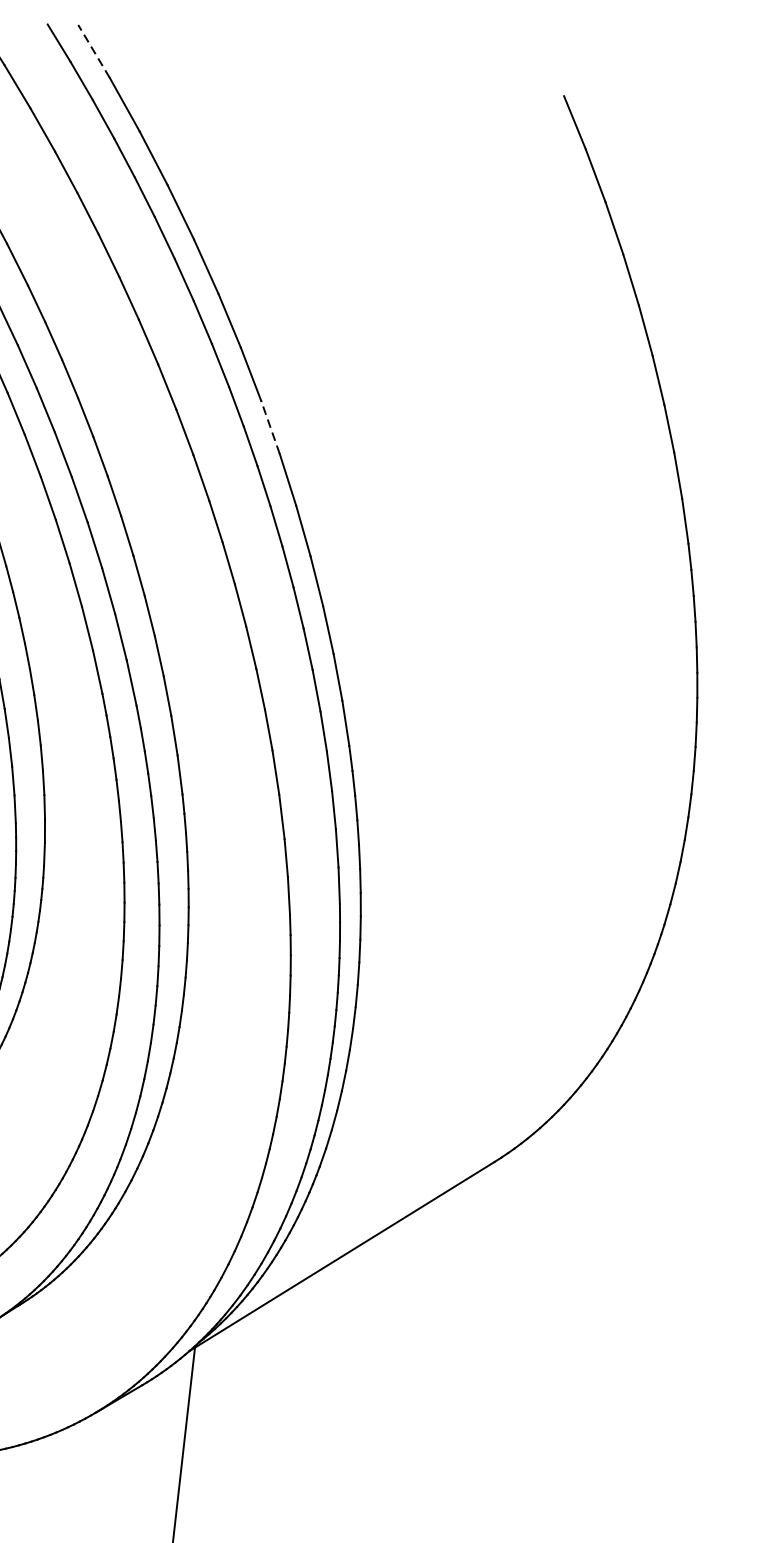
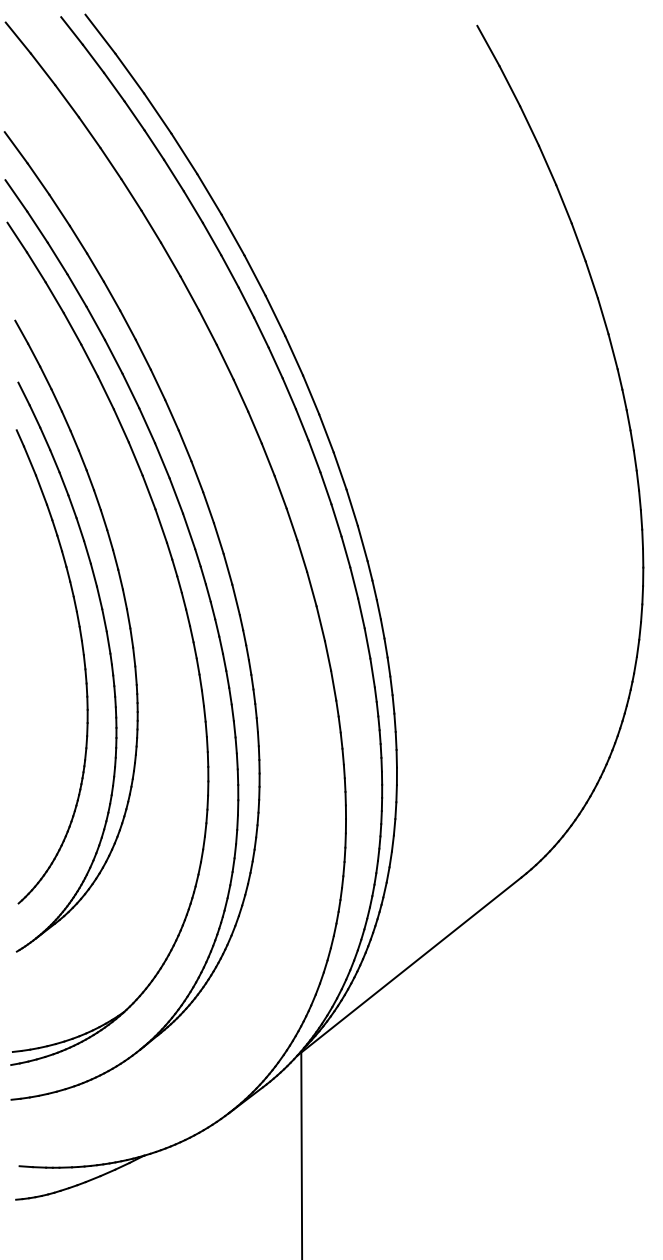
line: (94, 51) -> (100, 34), dashed -> solid
line: (270, 426) -> (275, 315), dashed -> solid

